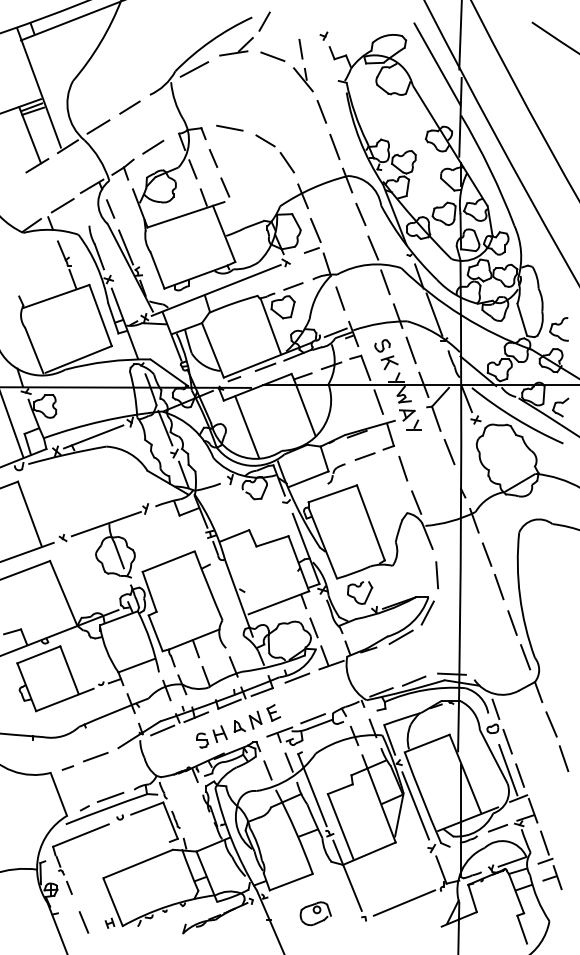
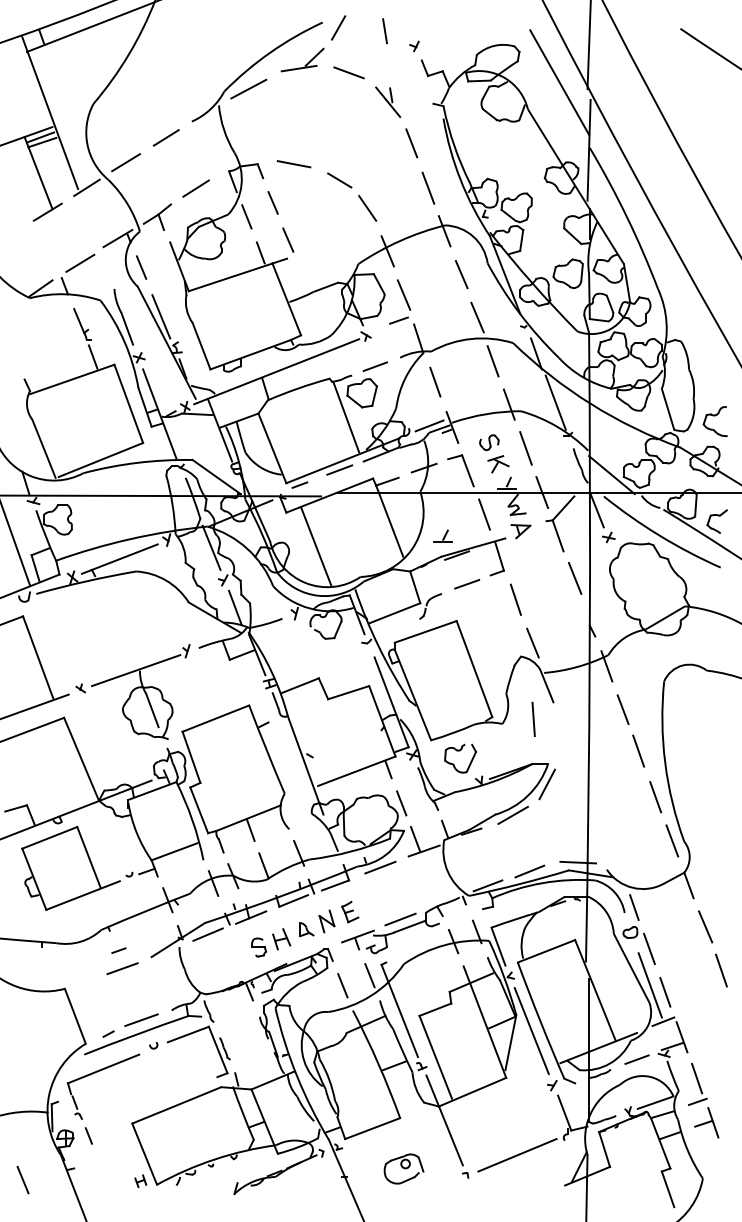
line: (300, 48) -> (384, 30), moved
part: (413, 424) -> (441, 535), moved
line: (436, 575) -> (532, 719), moved
line: (67, 767) -> (118, 949), moved
line: (83, 922) -> (22, 1180), moved

